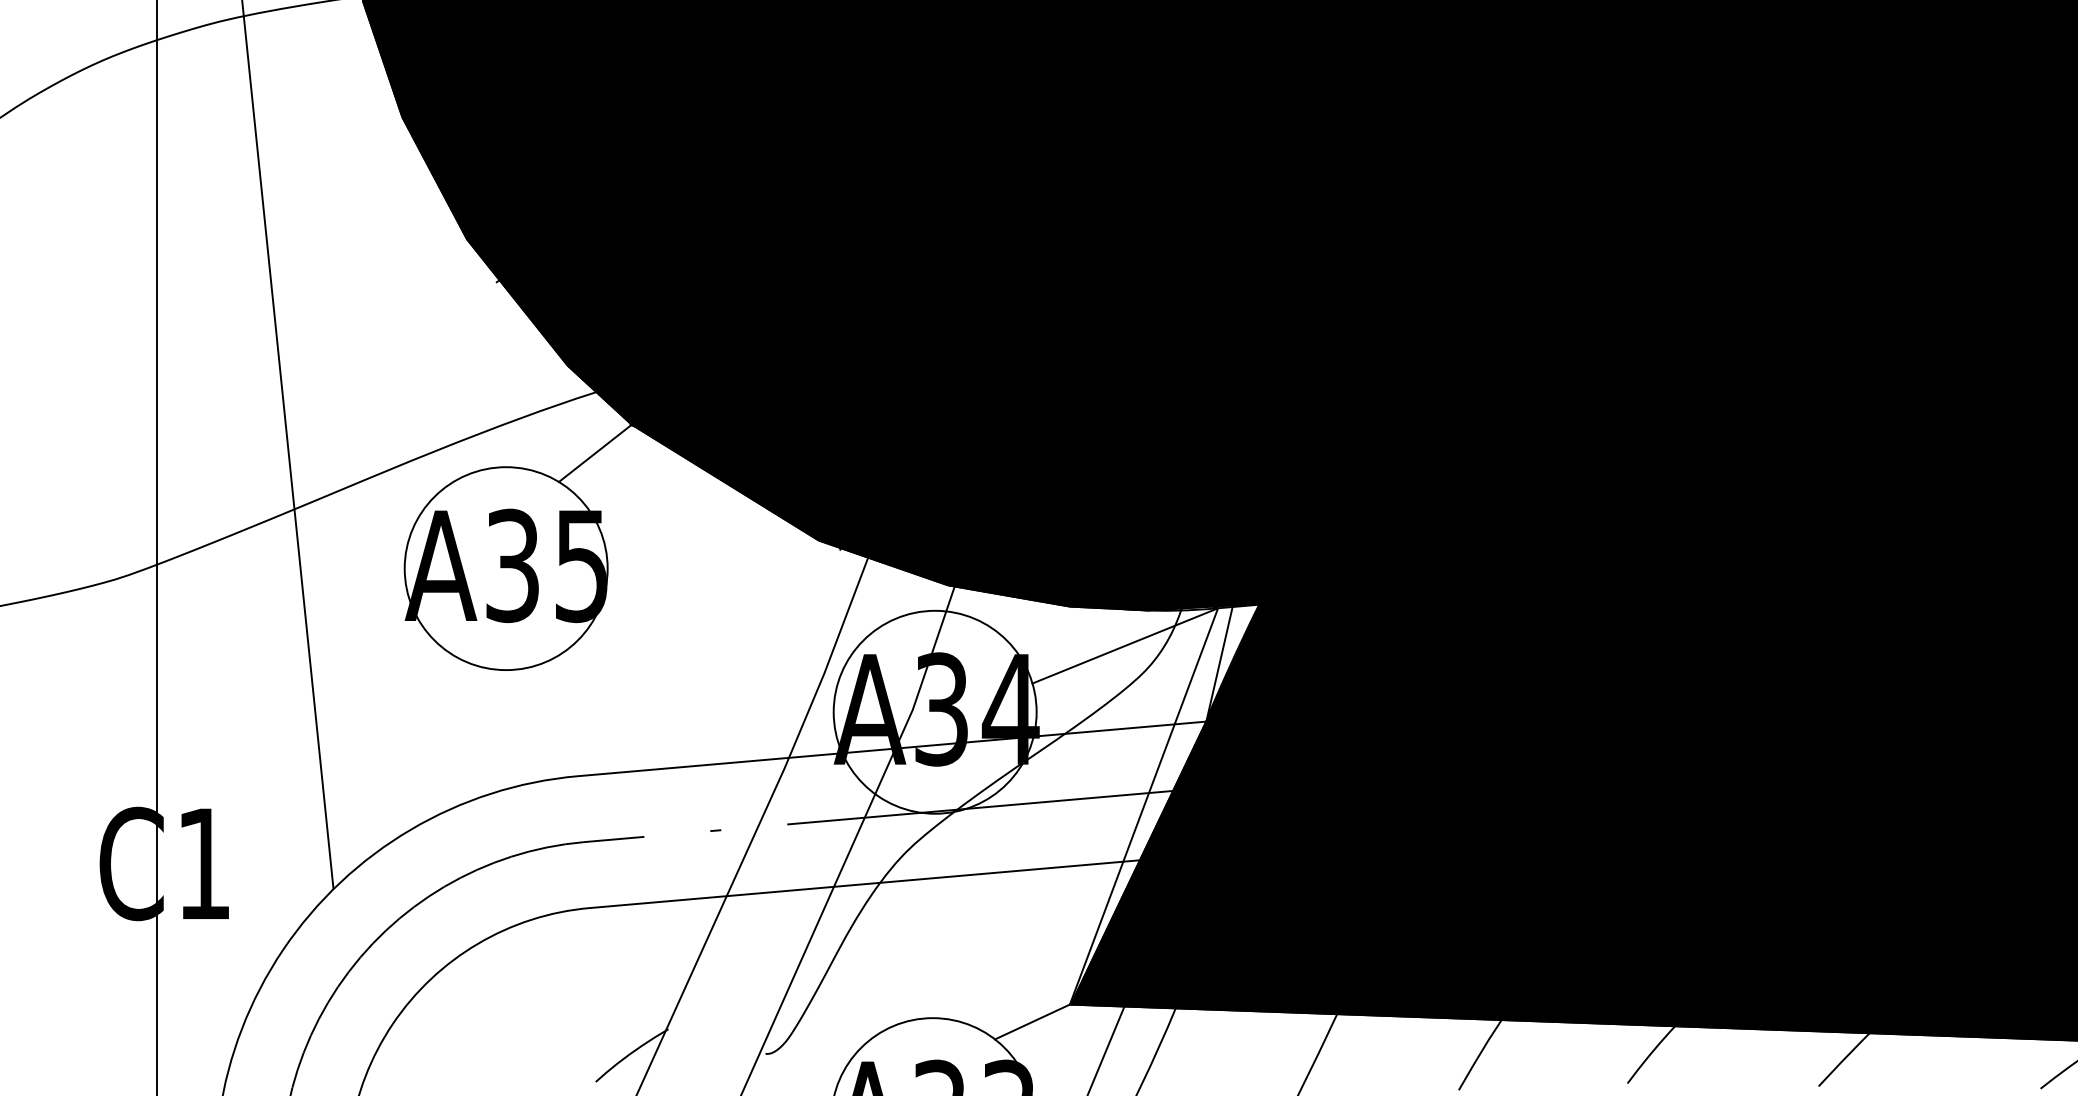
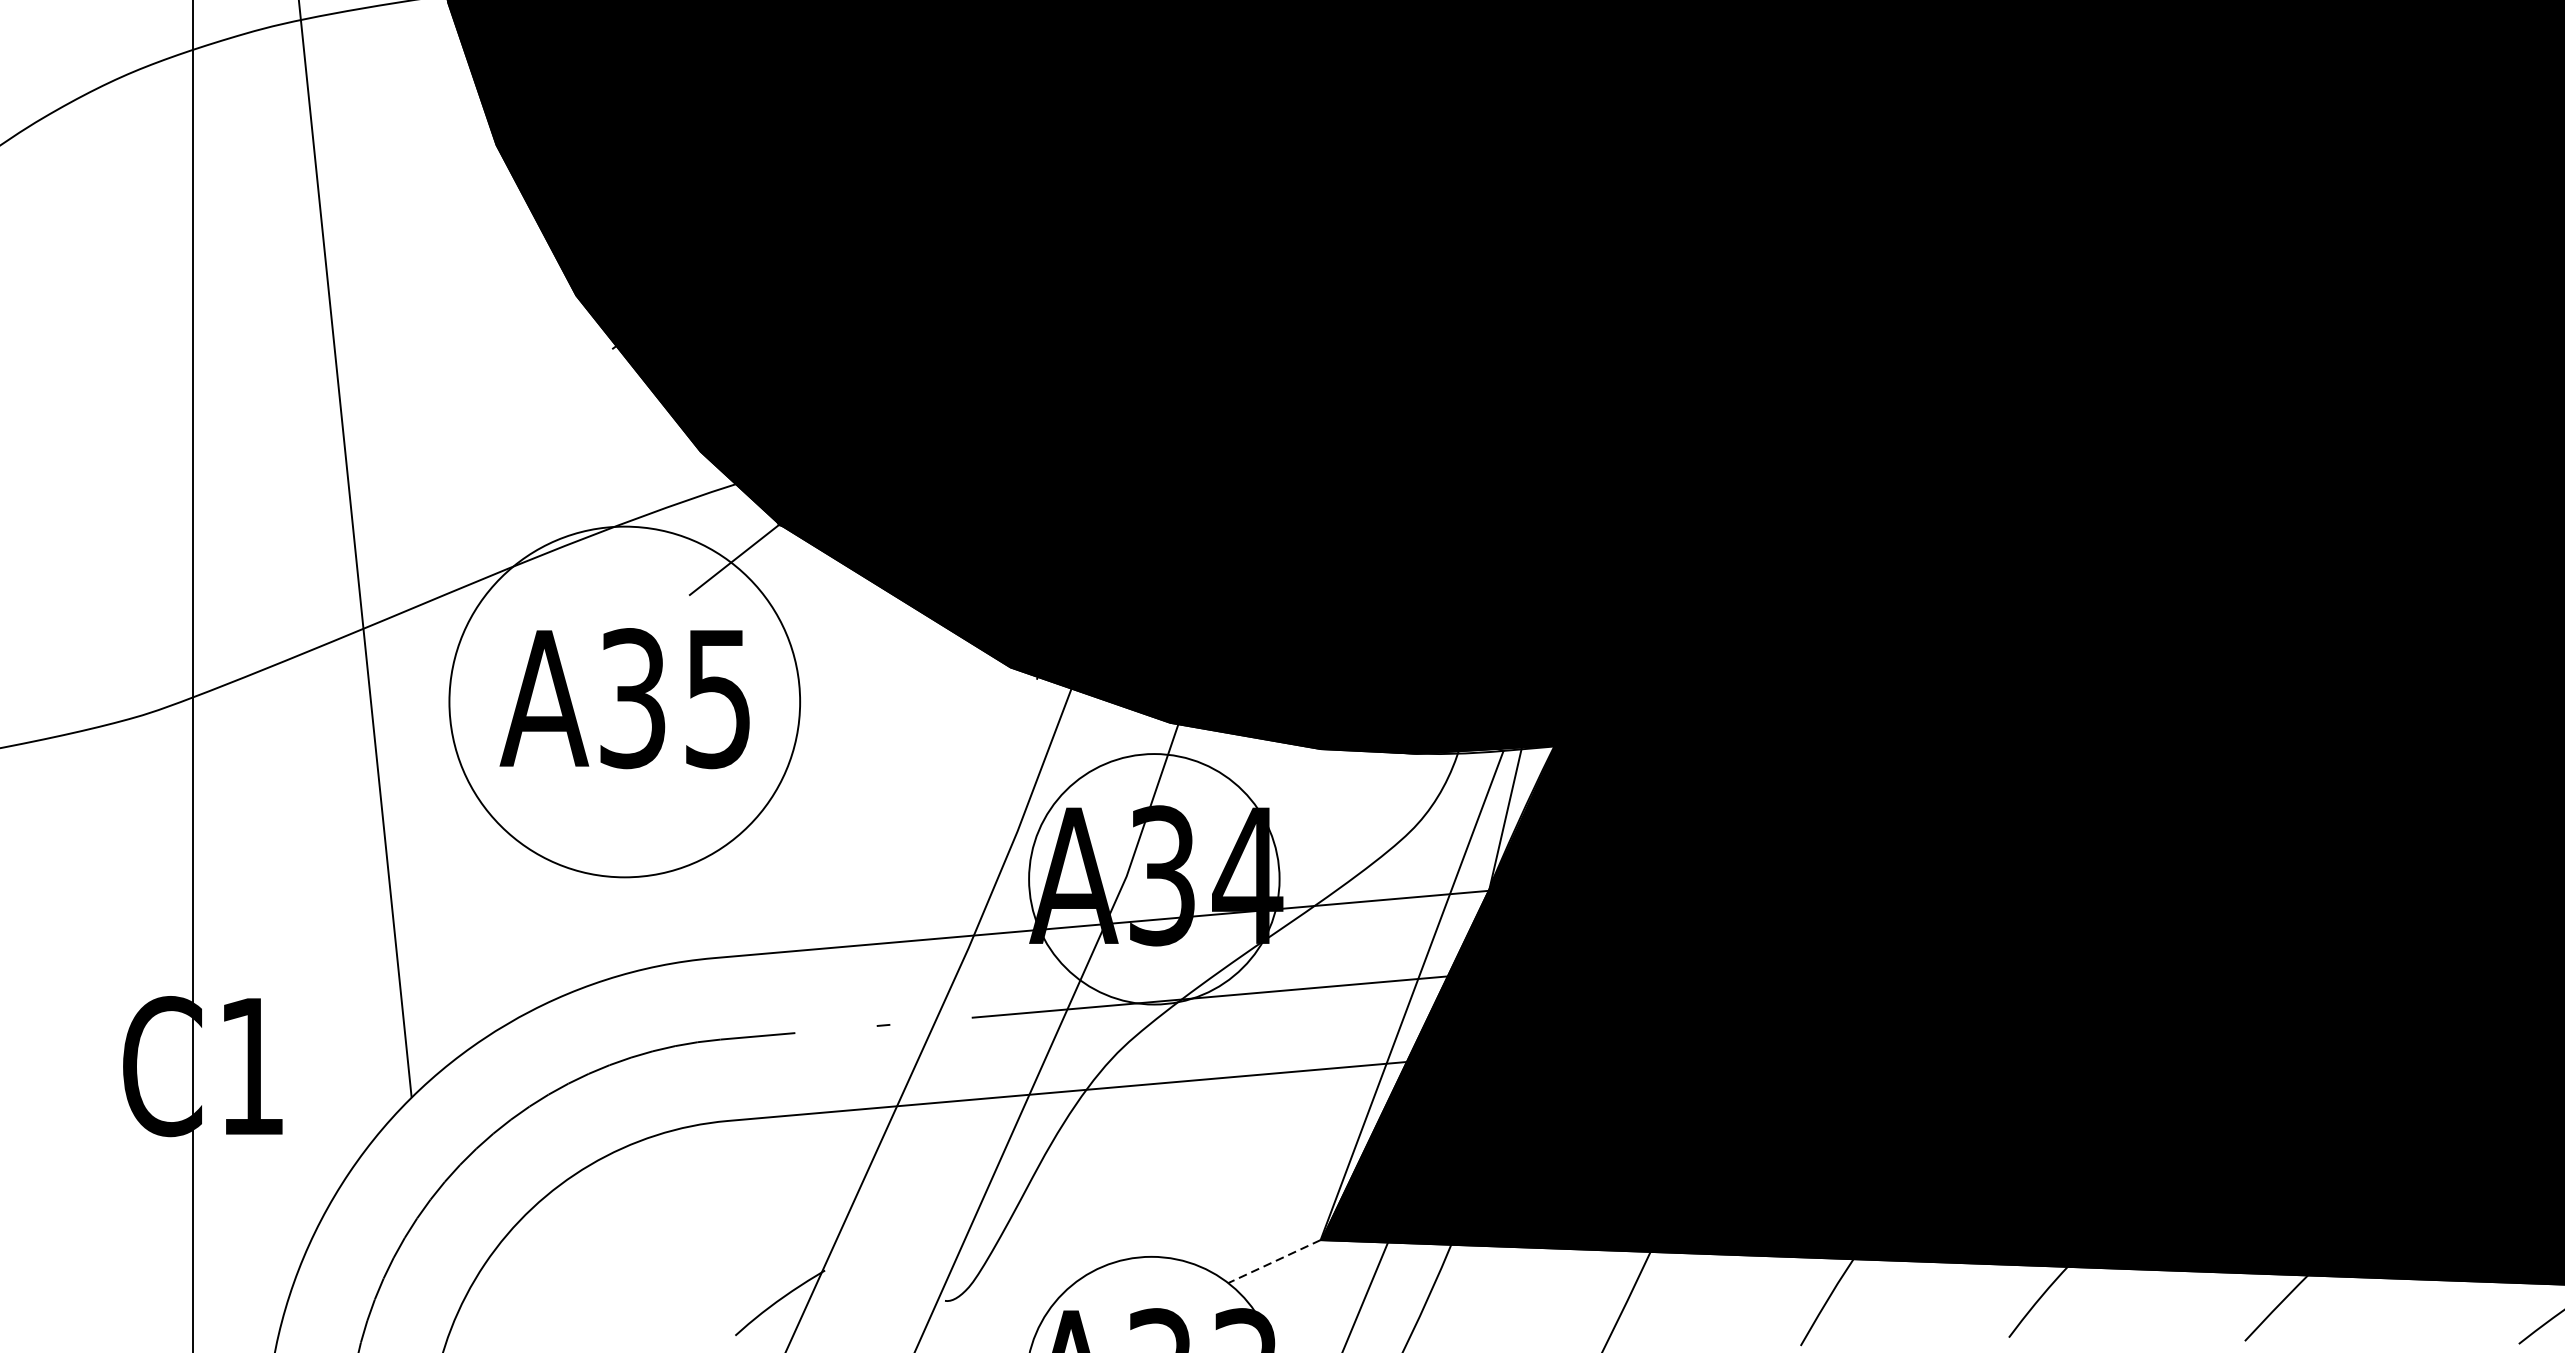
circle: (505, 568) -> (623, 701), size x1.4
line: (1125, 645) -> (1389, 796), removed
line: (1032, 1022) -> (1274, 1262), solid -> dashed

